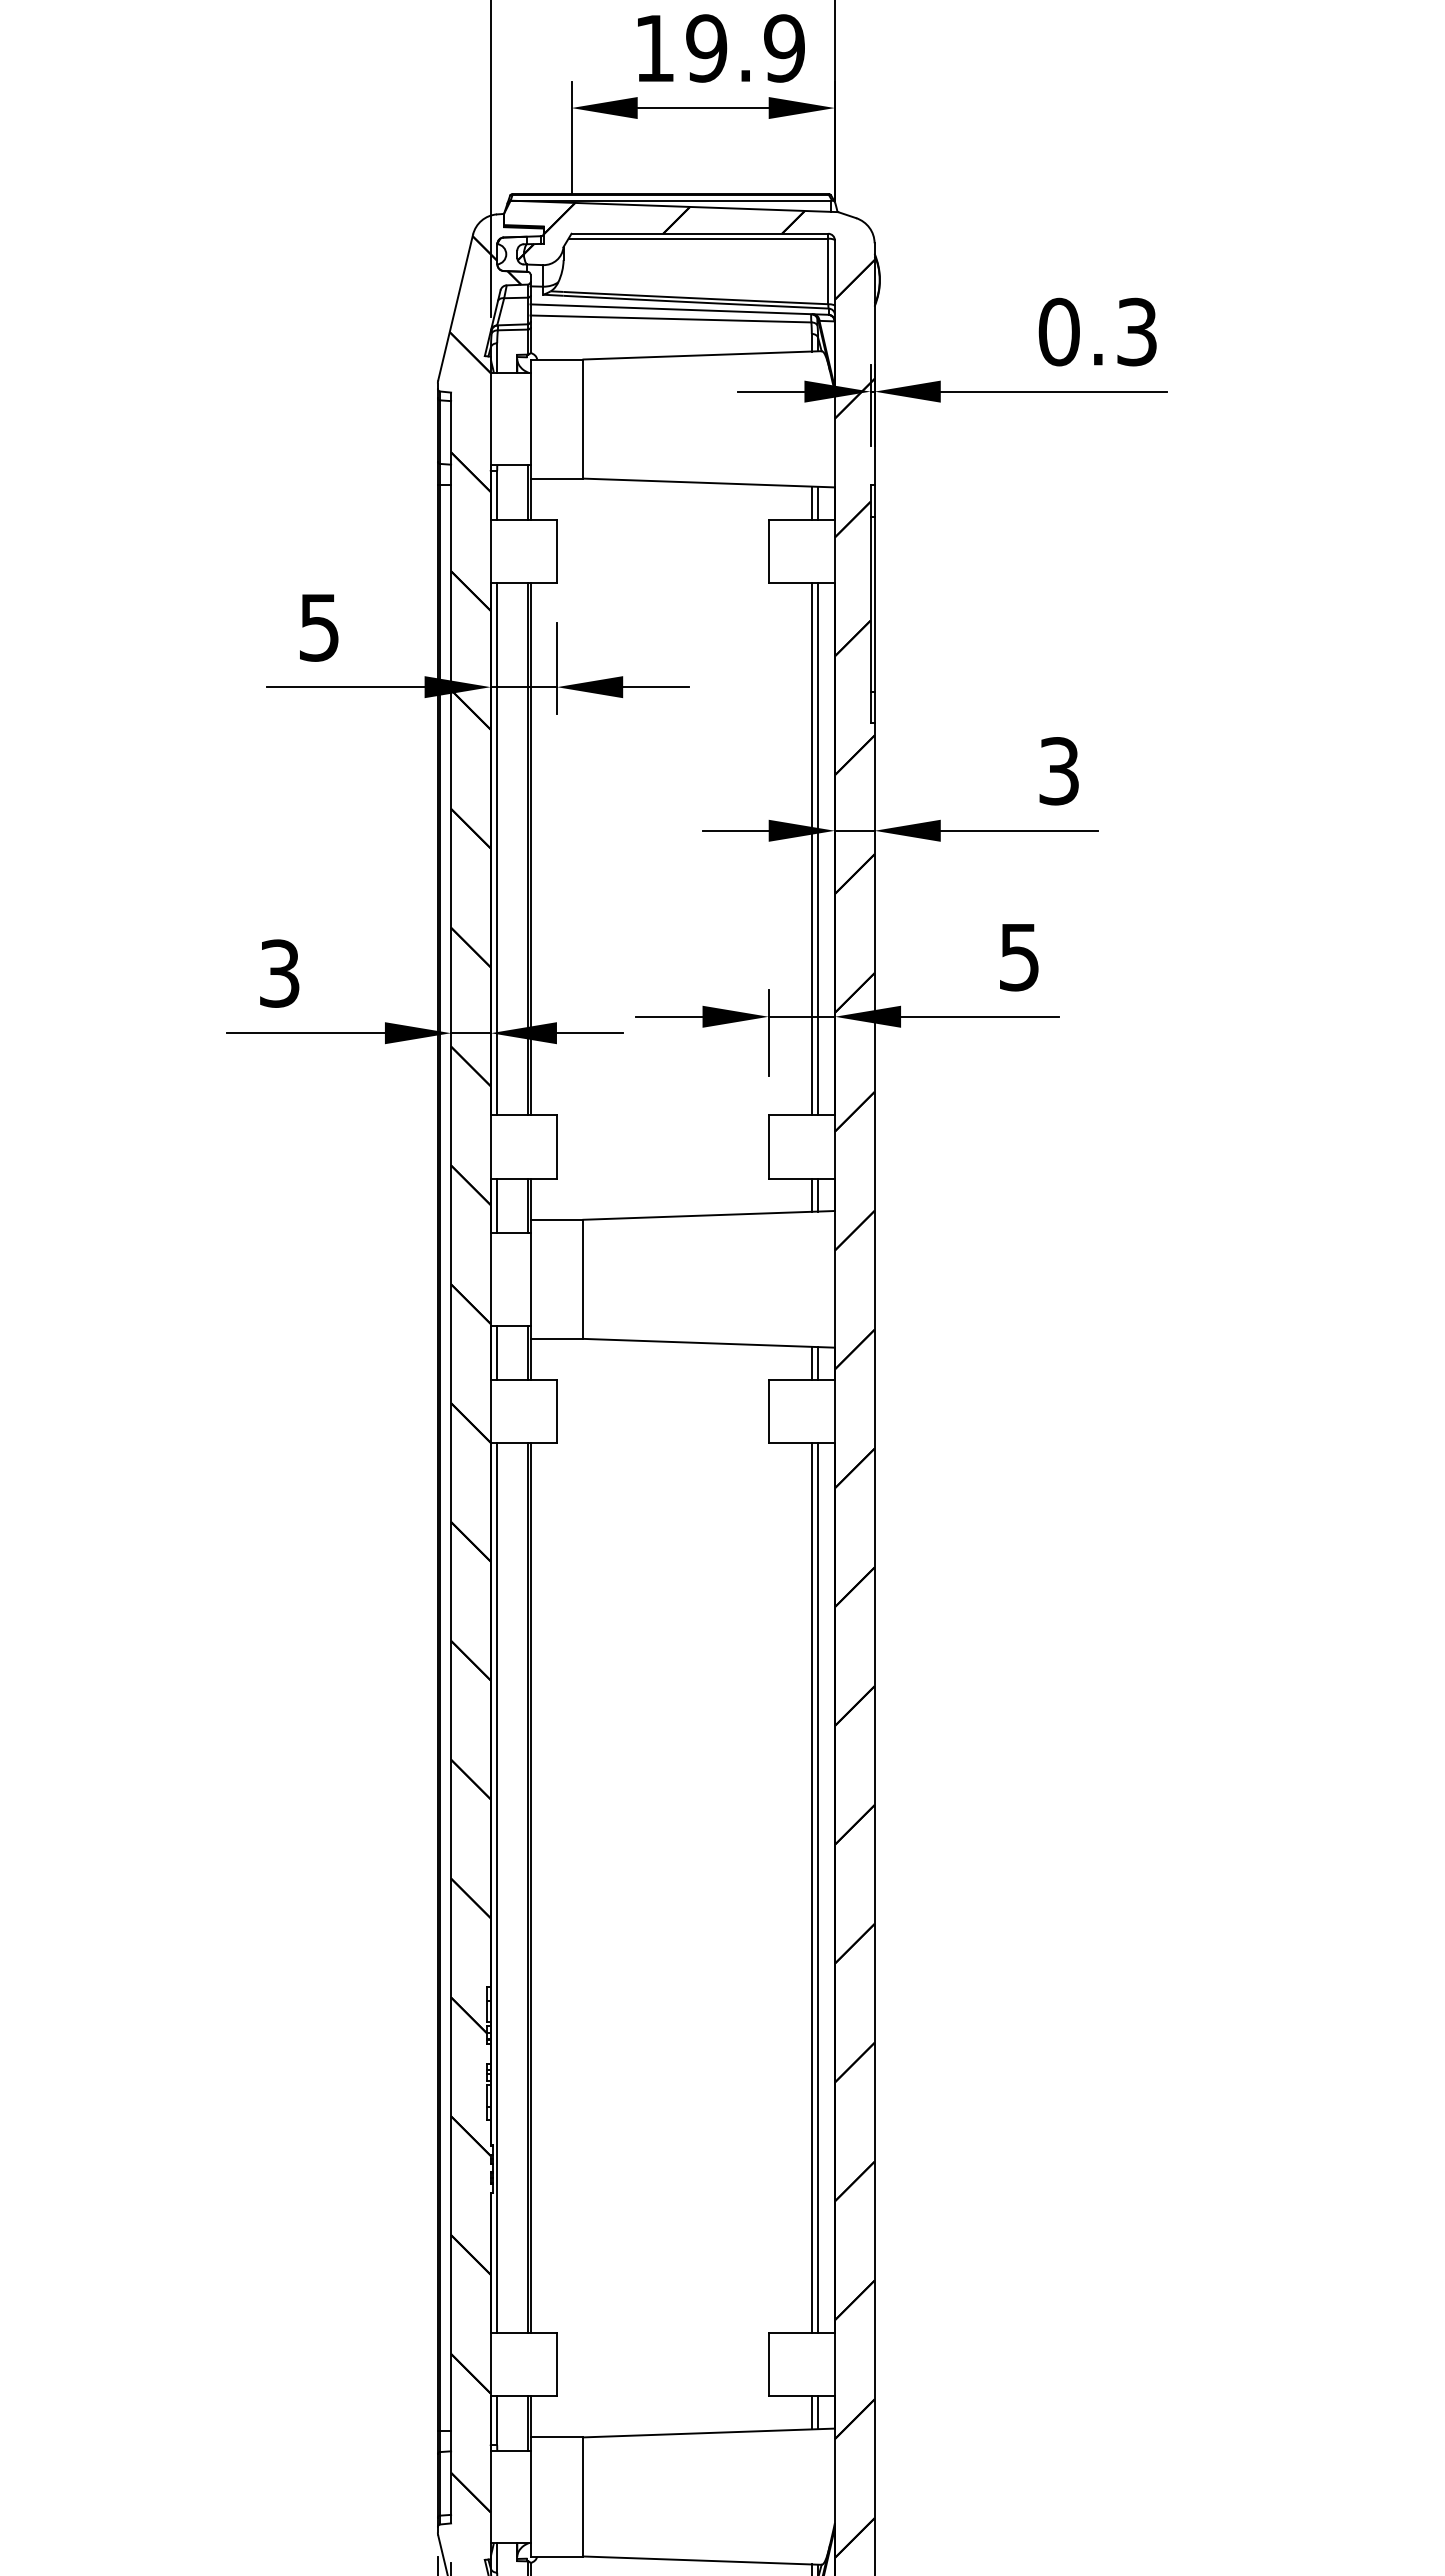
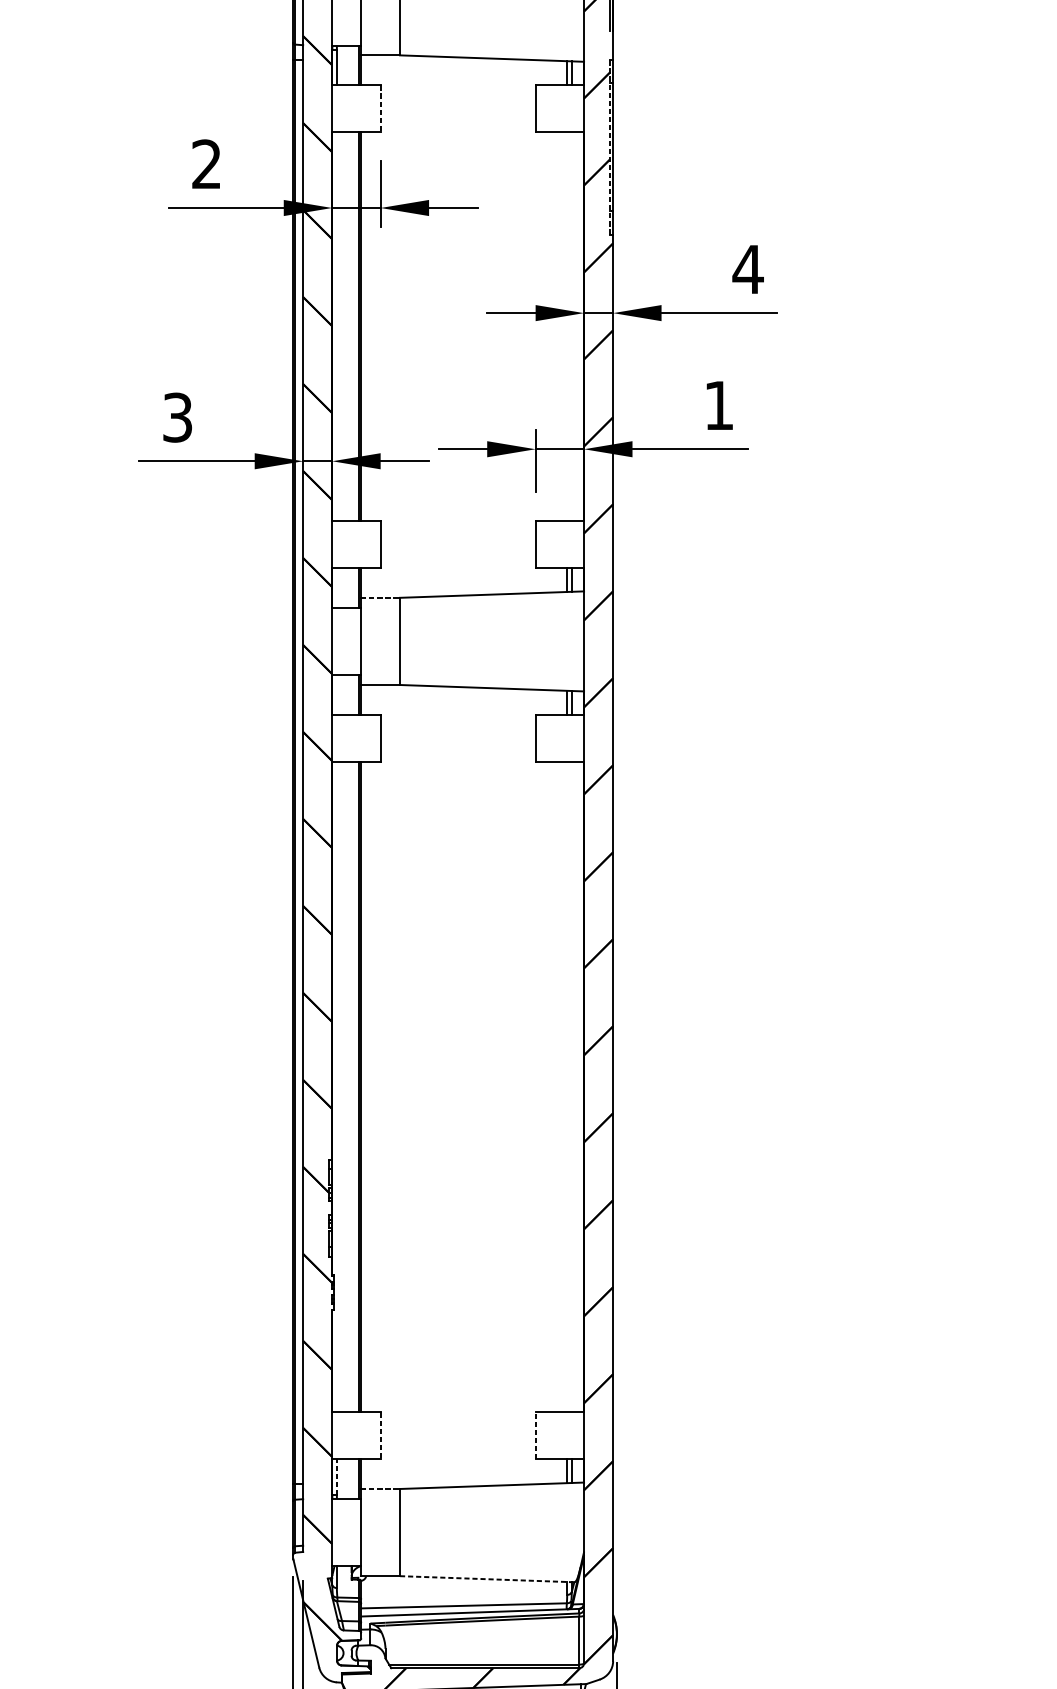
line: (556, 551) -> (380, 108), solid -> dashed
line: (870, 603) -> (610, 146), solid -> dashed
text: (318, 627) -> (206, 164), 5 -> 2
text: (1058, 771) -> (747, 269), 3 -> 4
line: (497, 849) -> (337, 326), removed
line: (811, 849) -> (566, 326), removed
line: (818, 849) -> (572, 326), removed
text: (1019, 957) -> (719, 405), 5 -> 1
line: (497, 1205) -> (337, 587), removed
line: (557, 1219) -> (381, 597), solid -> dashed
line: (497, 1352) -> (337, 694), removed
line: (497, 1887) -> (337, 1086), removed
line: (811, 1887) -> (566, 1086), removed
line: (818, 1887) -> (572, 1086), removed
line: (556, 2364) -> (380, 1435), solid -> dashed
line: (768, 2364) -> (535, 1435), solid -> dashed
line: (497, 2420) -> (337, 1476), solid -> dashed
line: (557, 2437) -> (381, 1489), solid -> dashed
line: (702, 2560) -> (487, 1579), solid -> dashed

